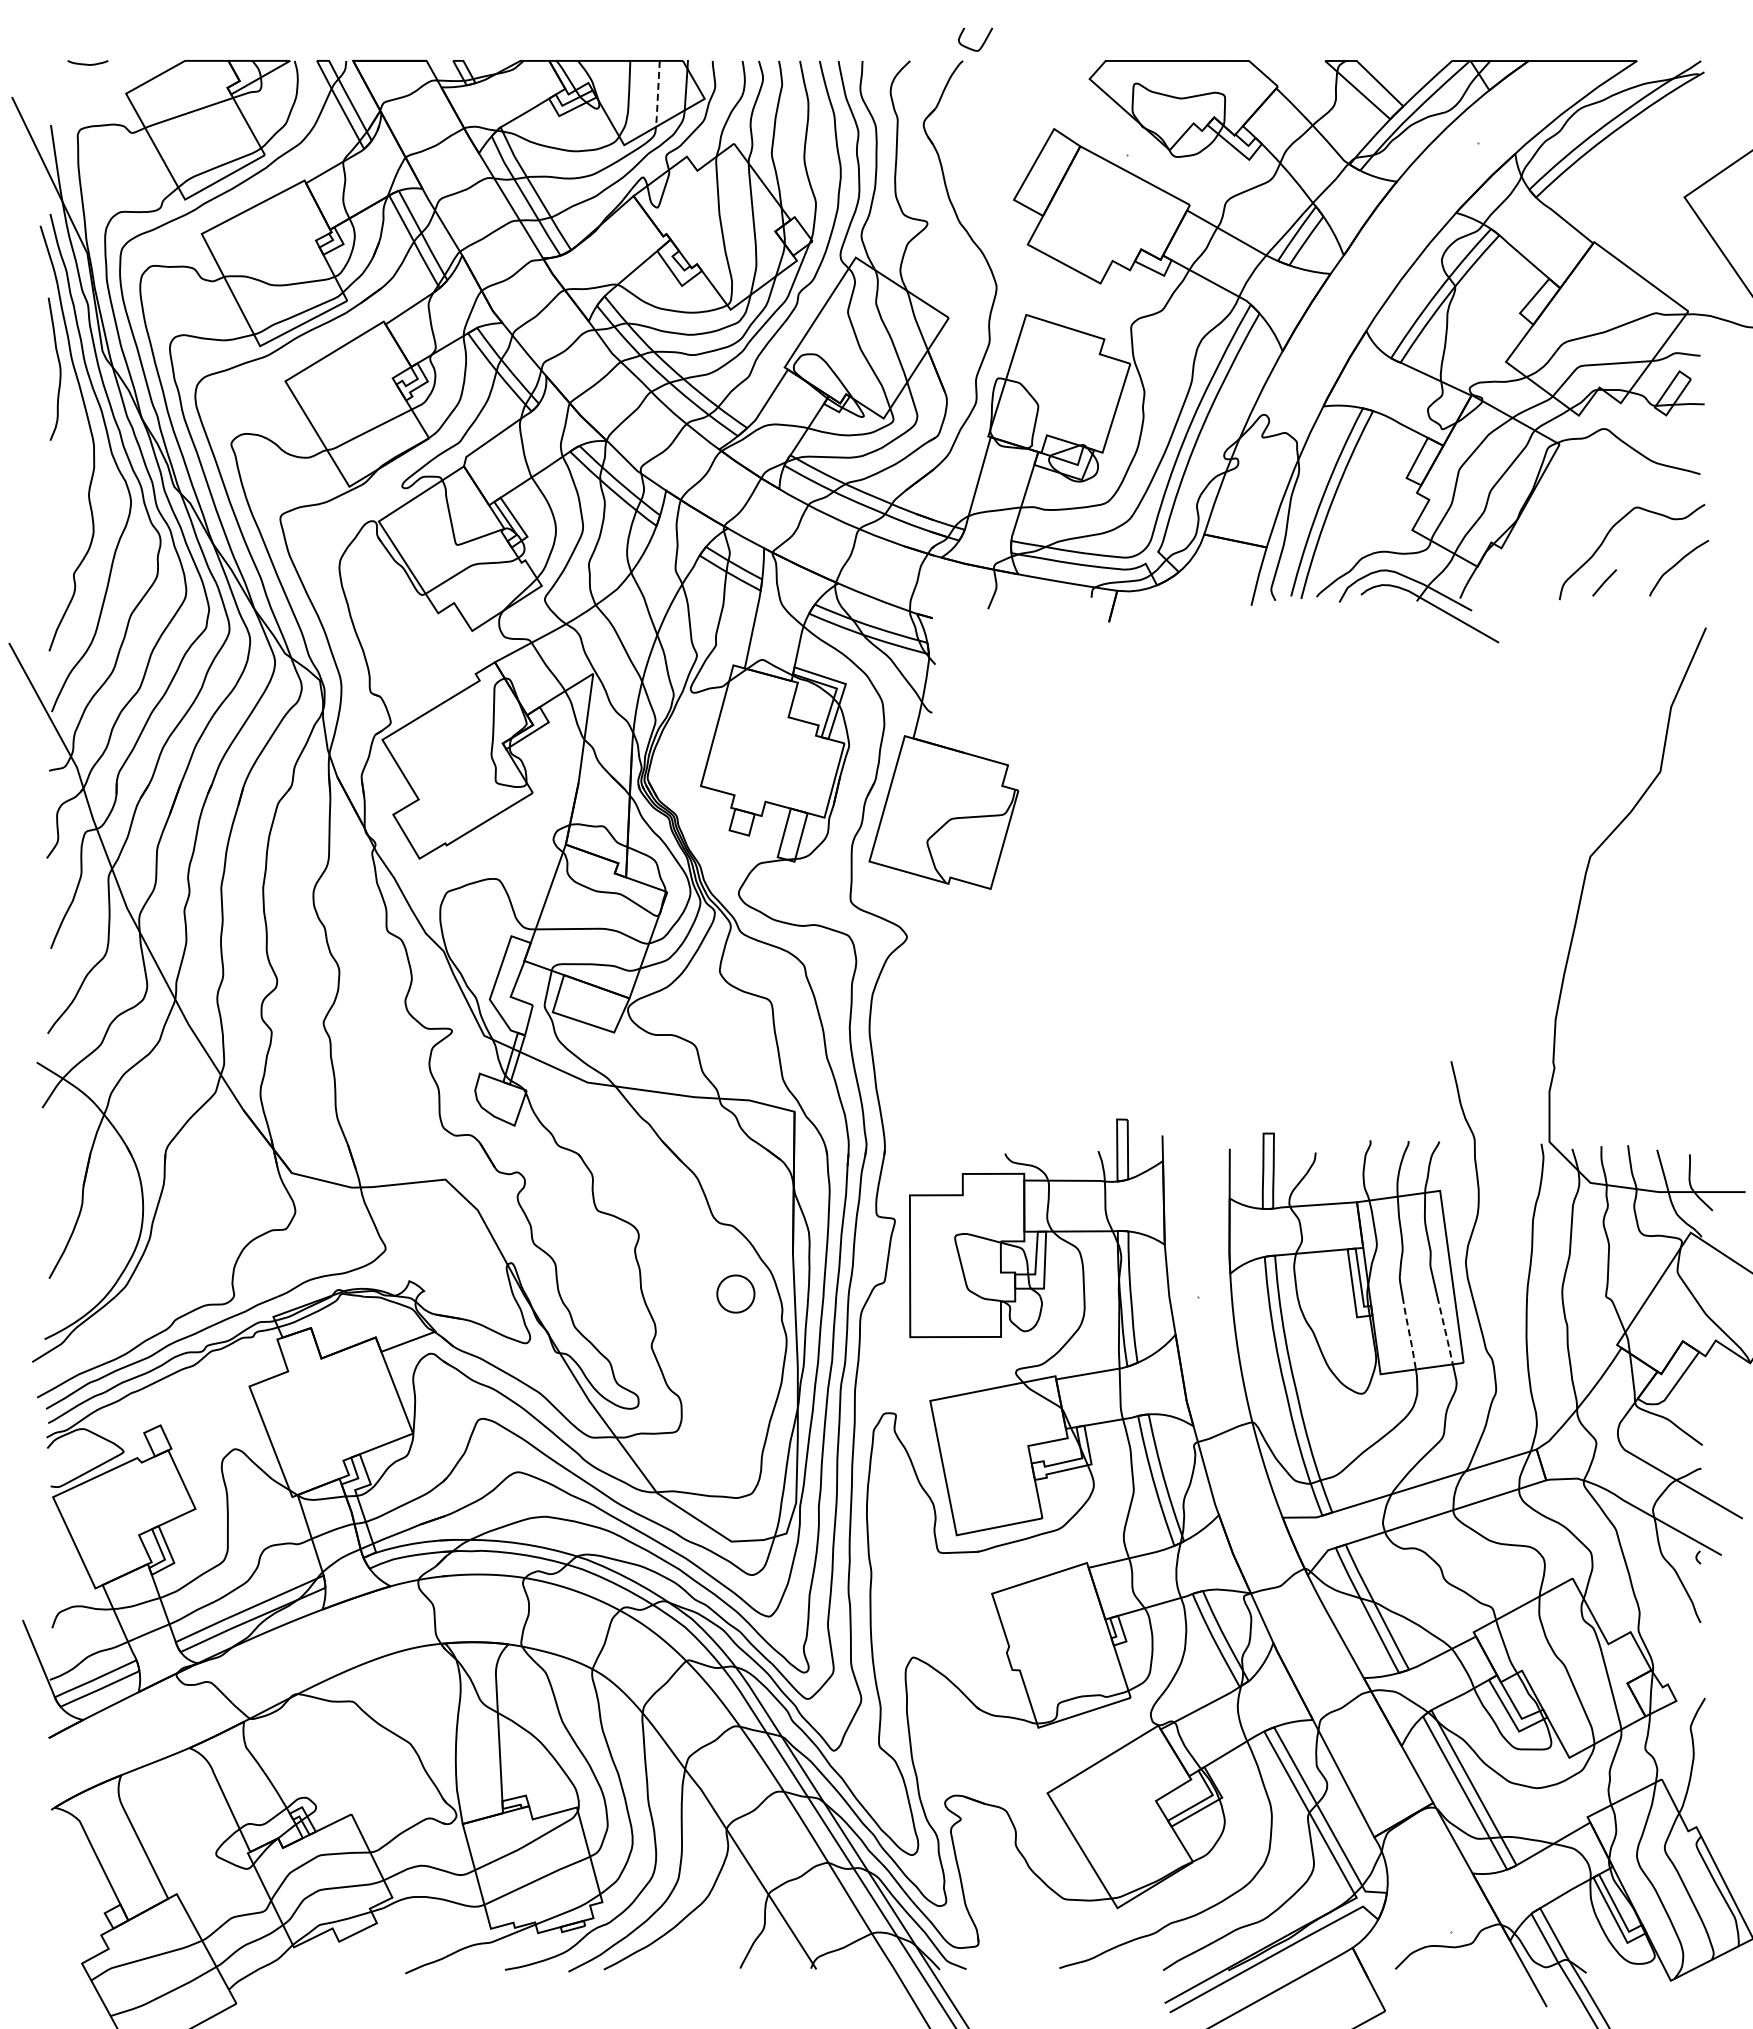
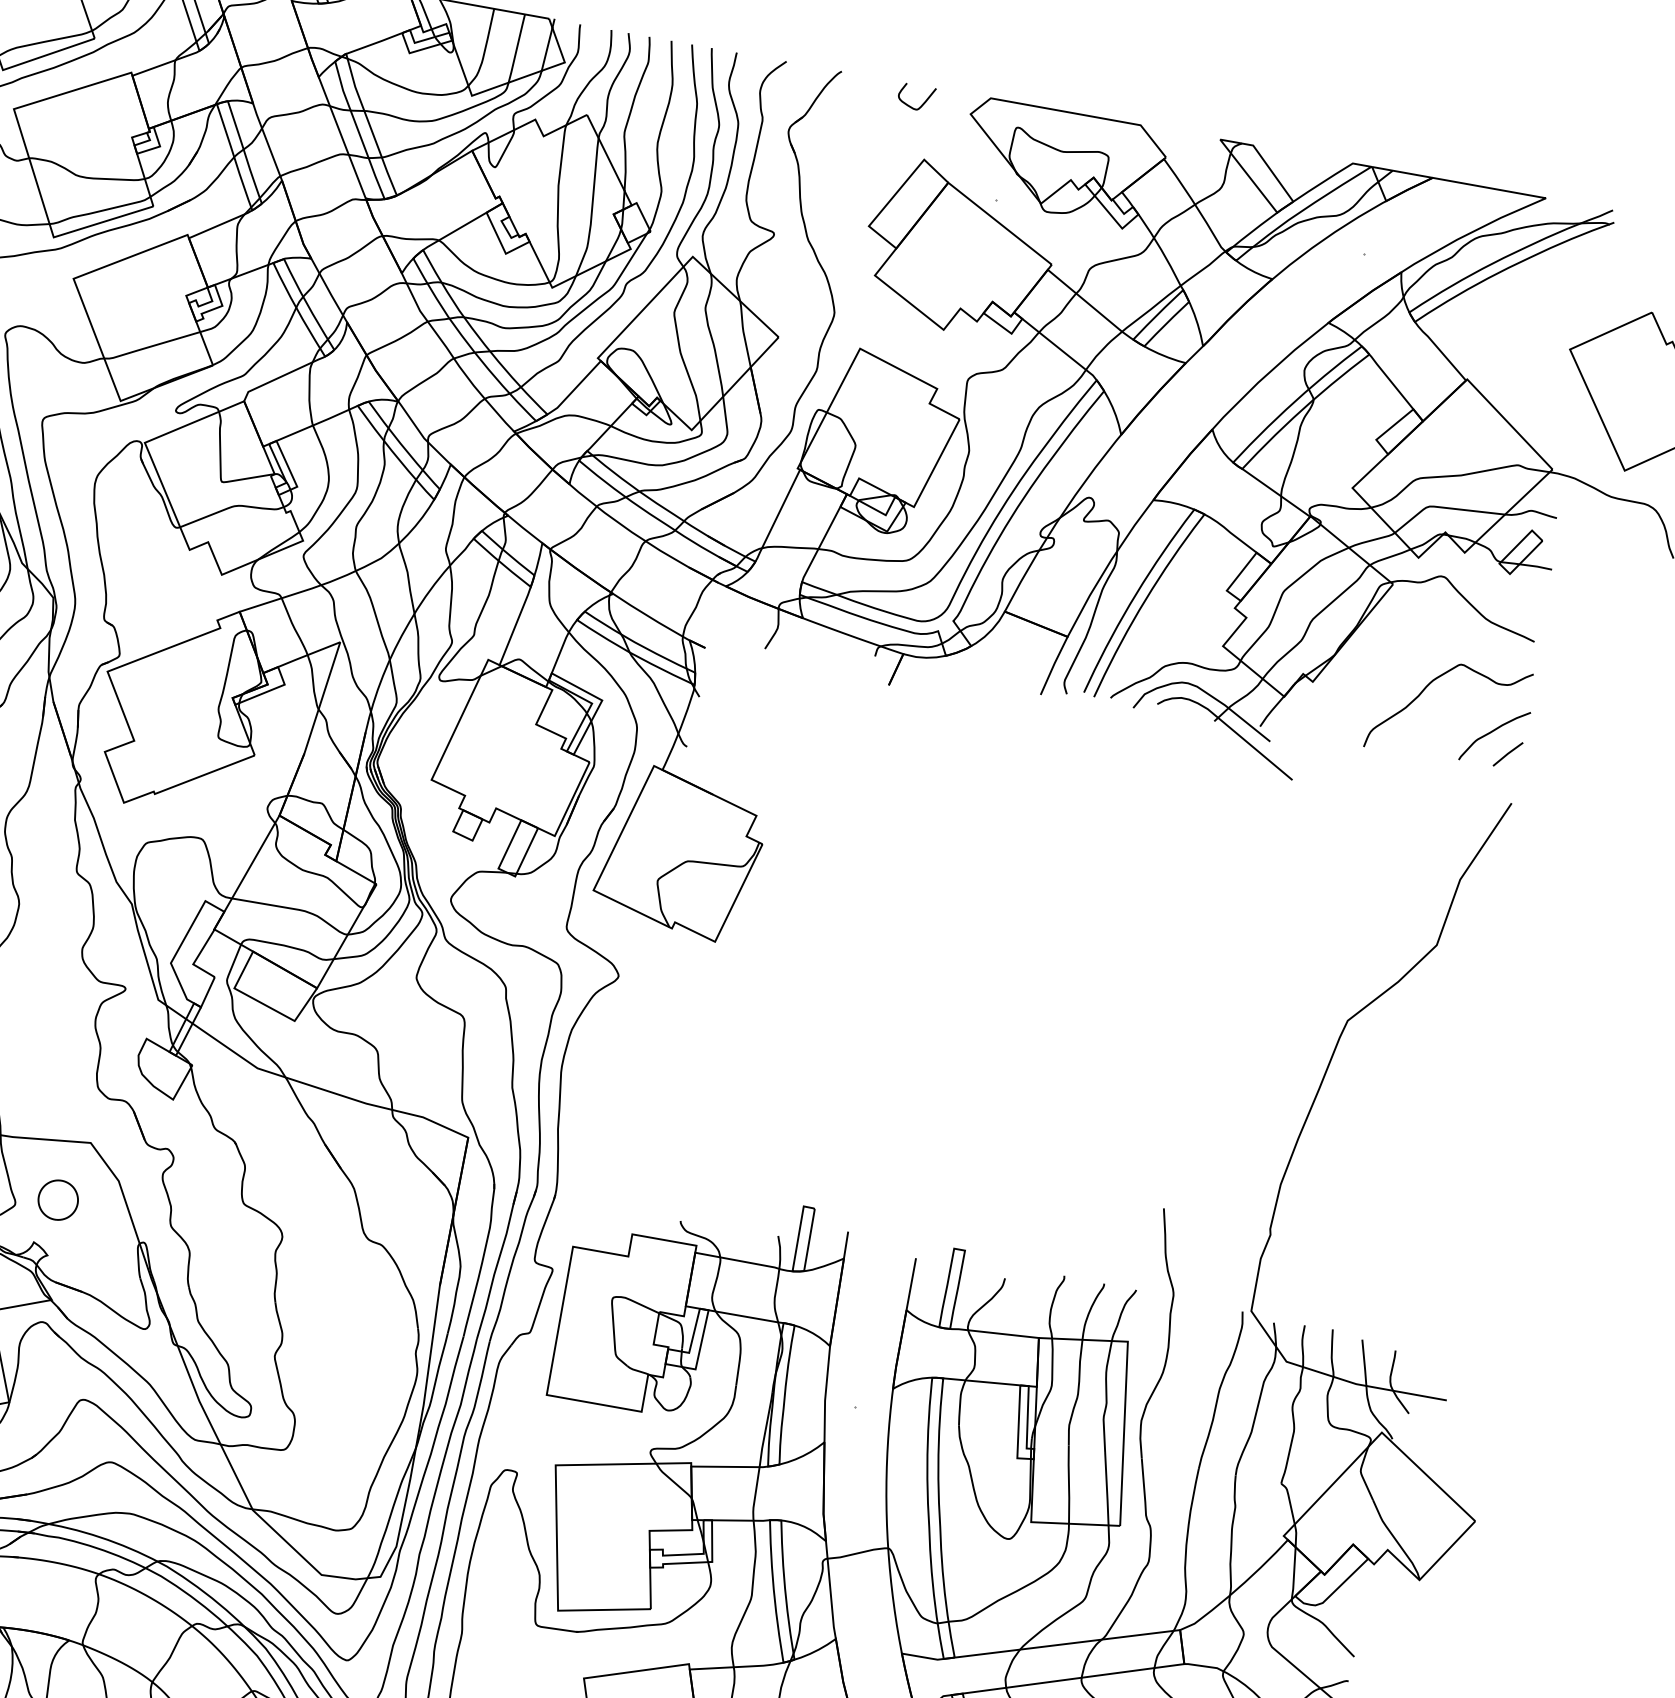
curve: (982, 43) -> (922, 102), moved
line: (658, 94) -> (517, 49), dashed -> solid
line: (1604, 582) -> (1508, 753), moved
part: (735, 1293) -> (57, 1199), moved
line: (1445, 1331) -> (1107, 1489), dashed -> solid
line: (1409, 1333) -> (1069, 1484), dashed -> solid

